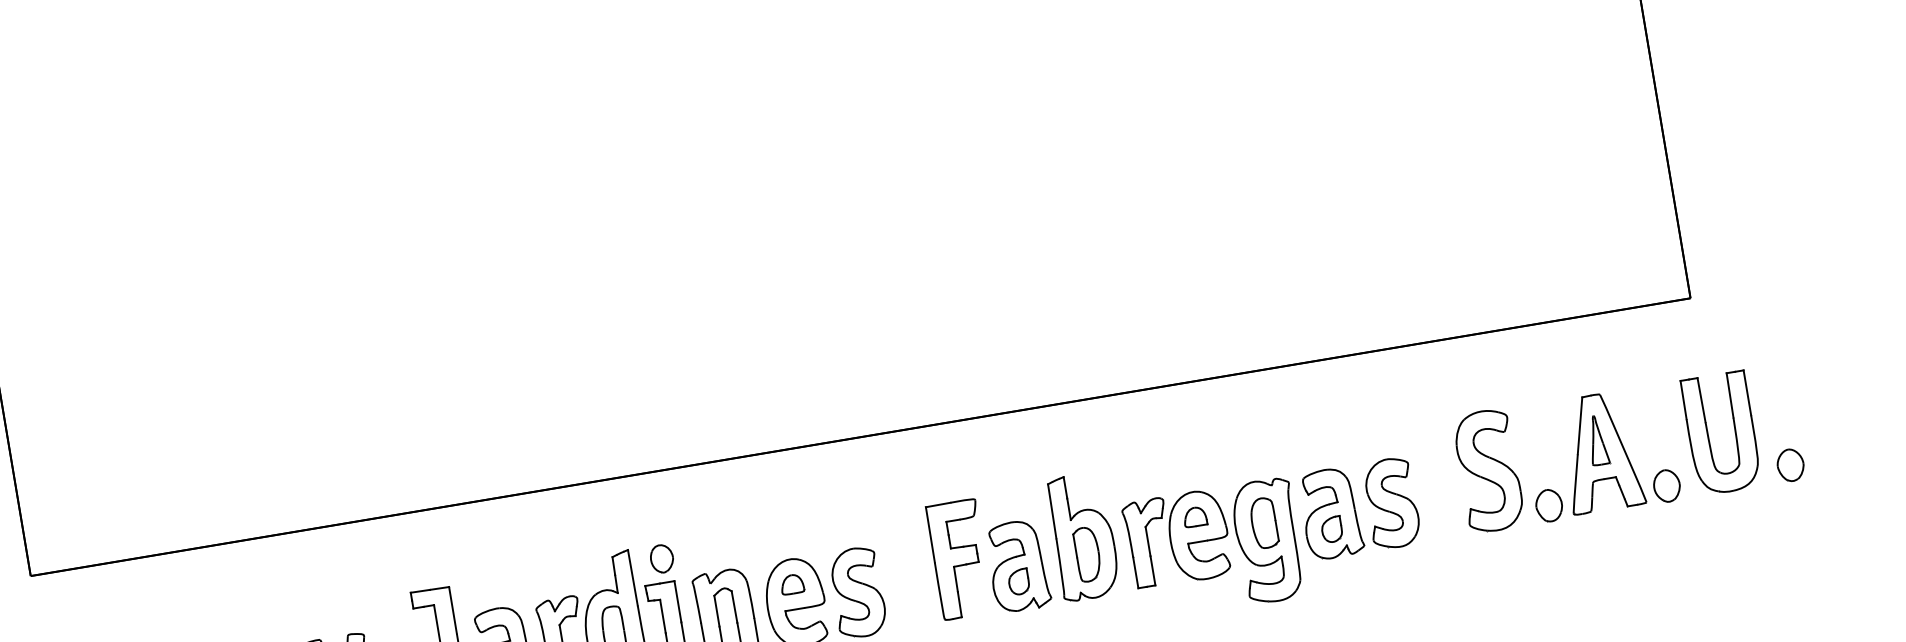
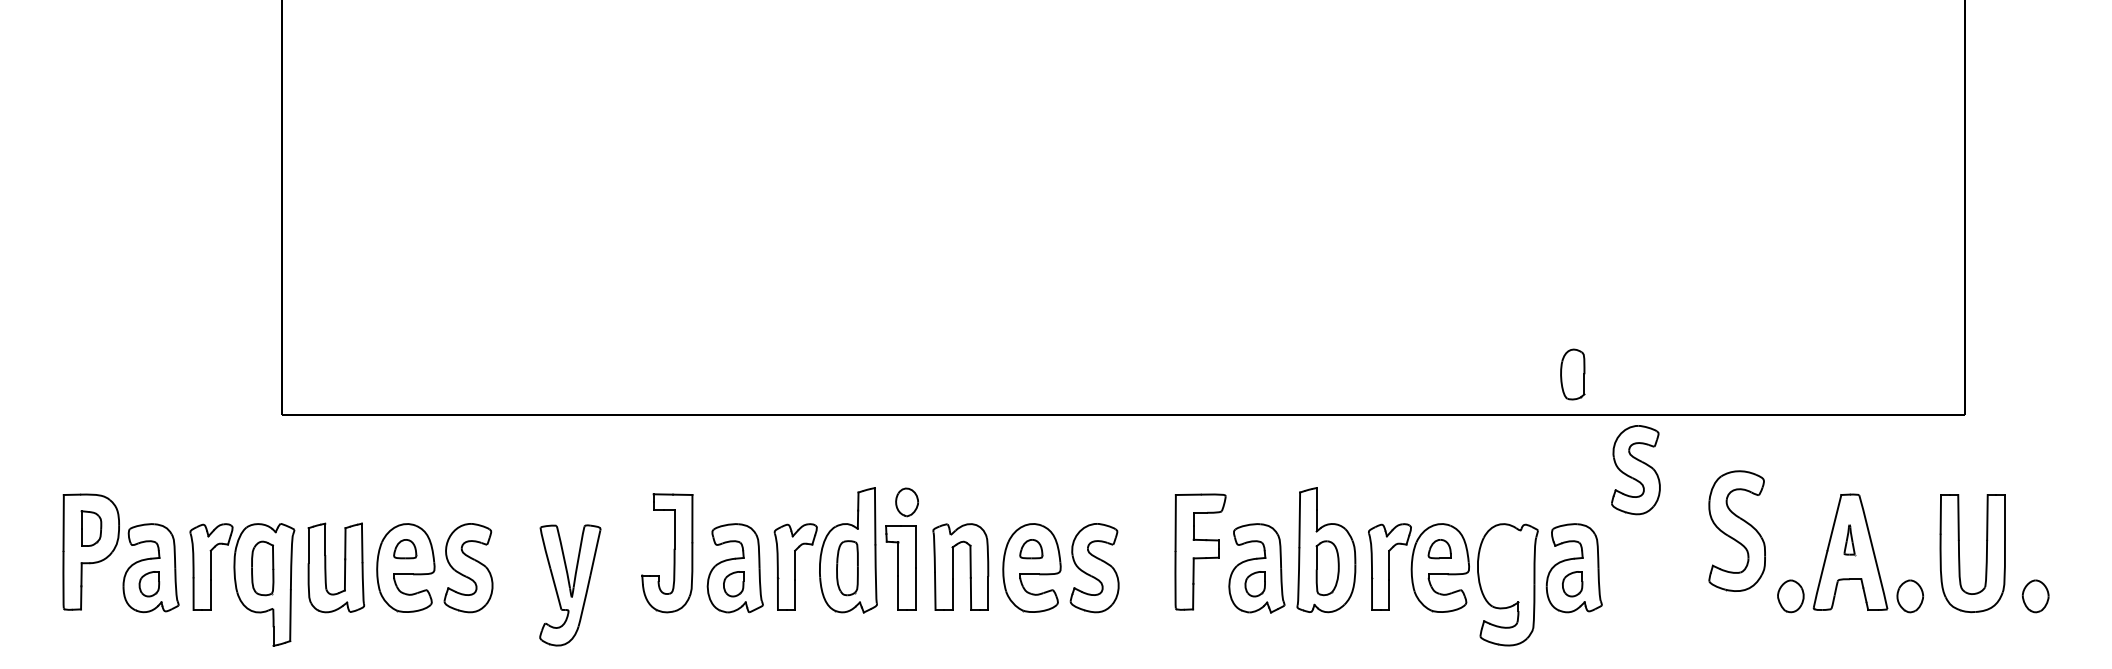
part: (1597, 439) -> (1849, 539), size x0.6
part: (1488, 470) -> (1736, 530), moved
part: (1391, 503) -> (1635, 470), moved
part: (1263, 523) -> (1572, 374), moved

